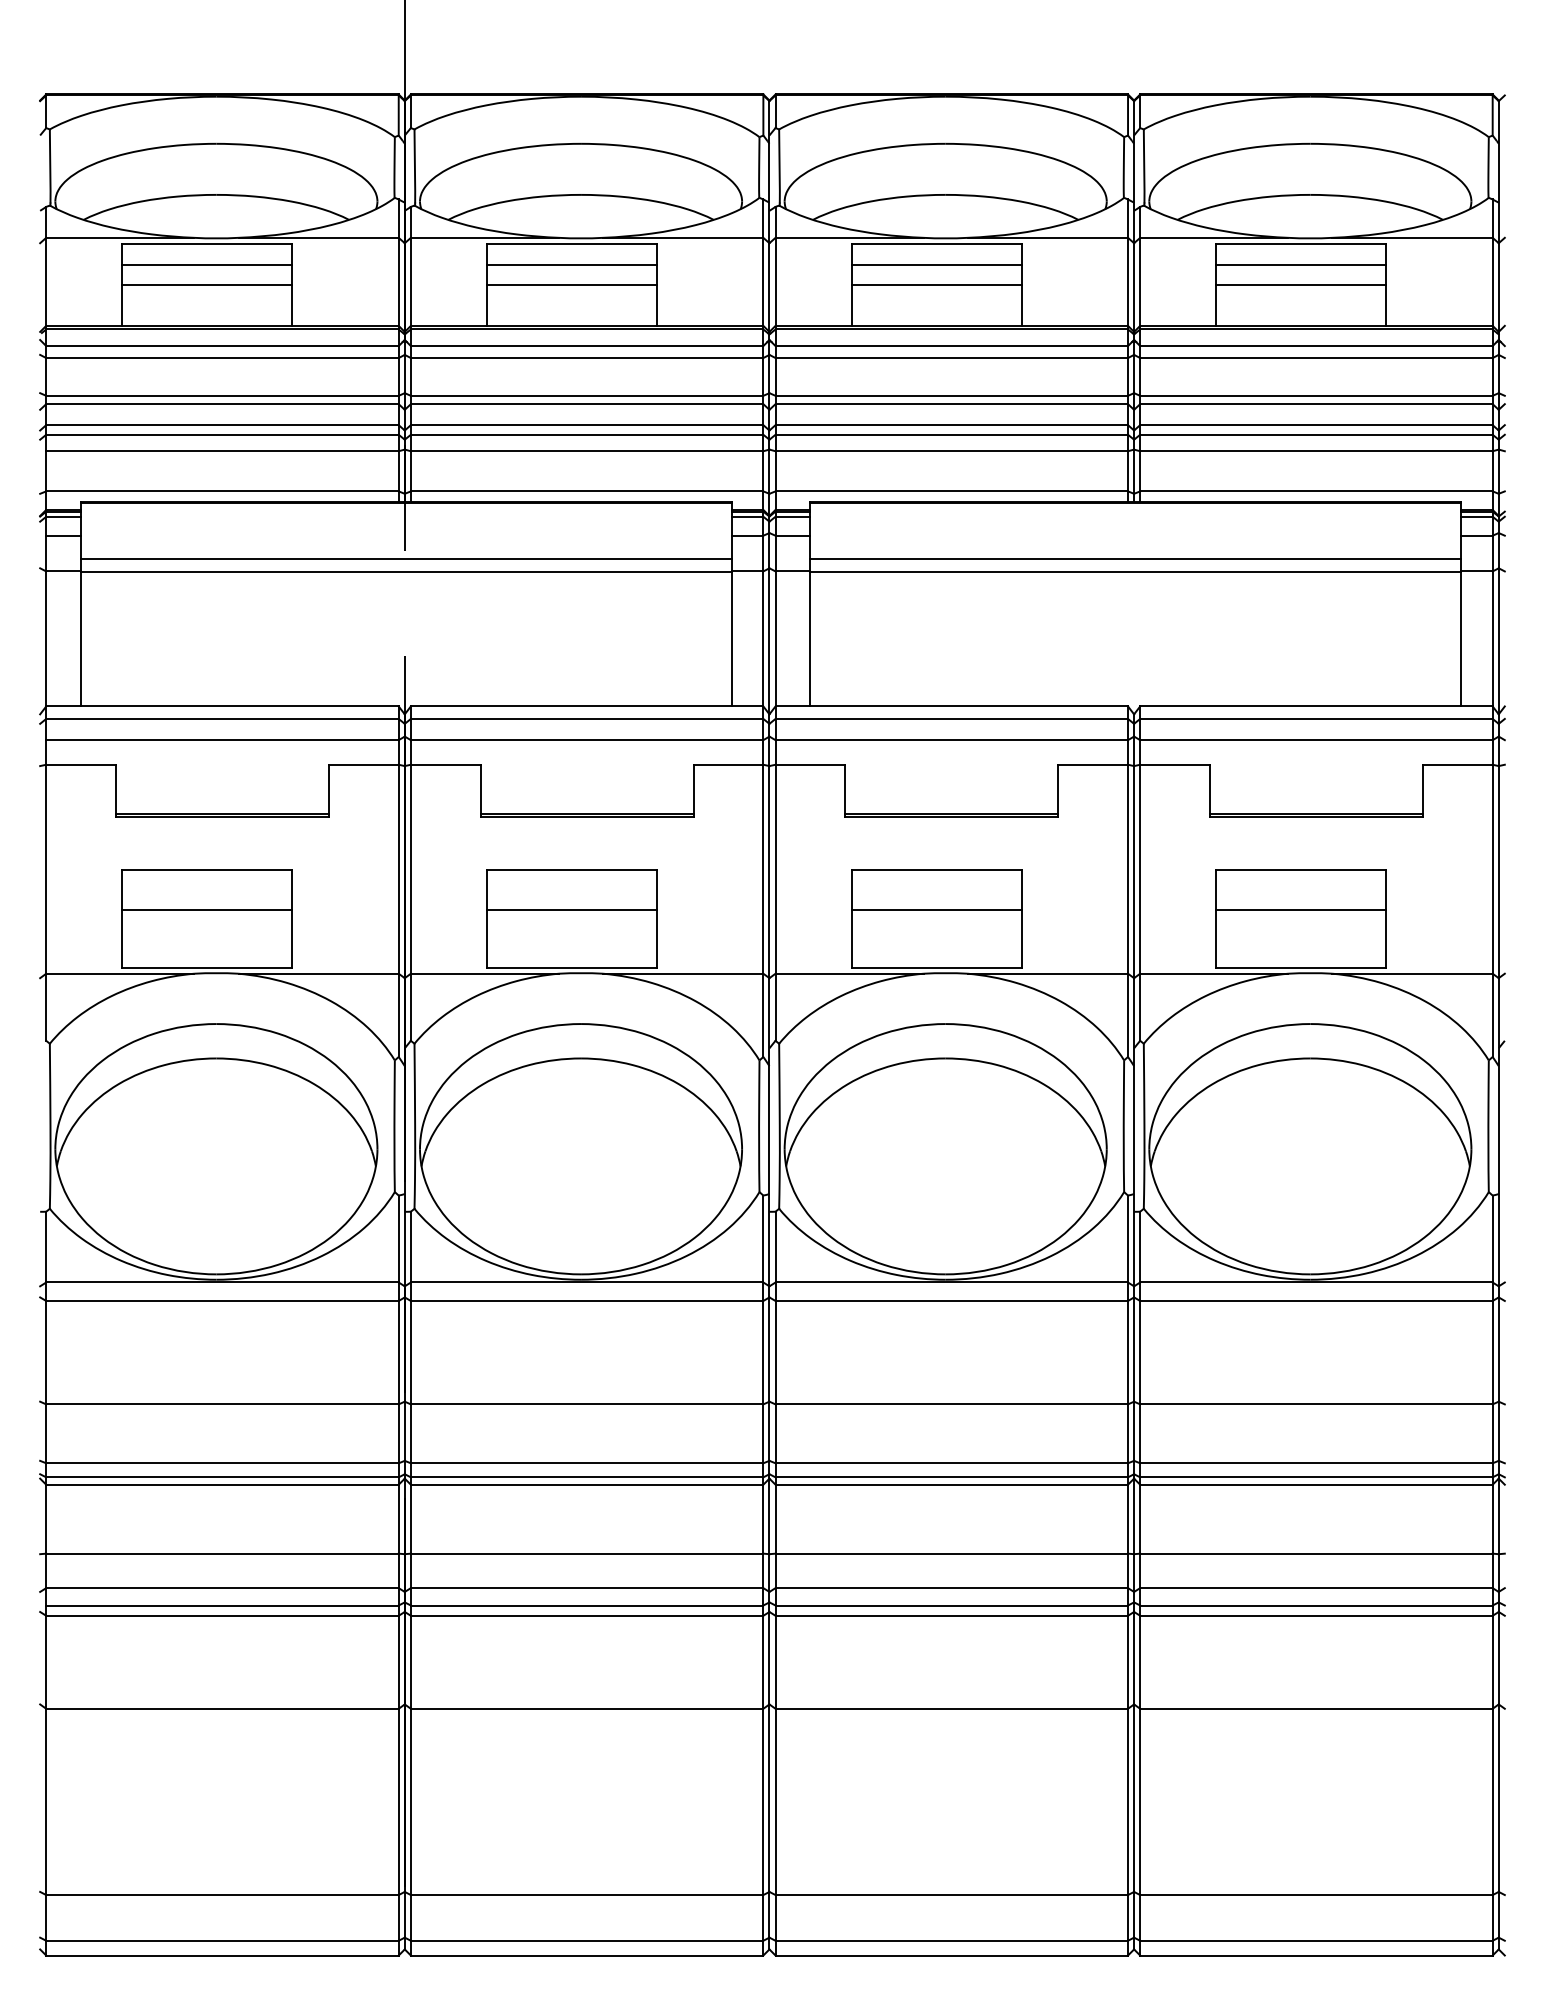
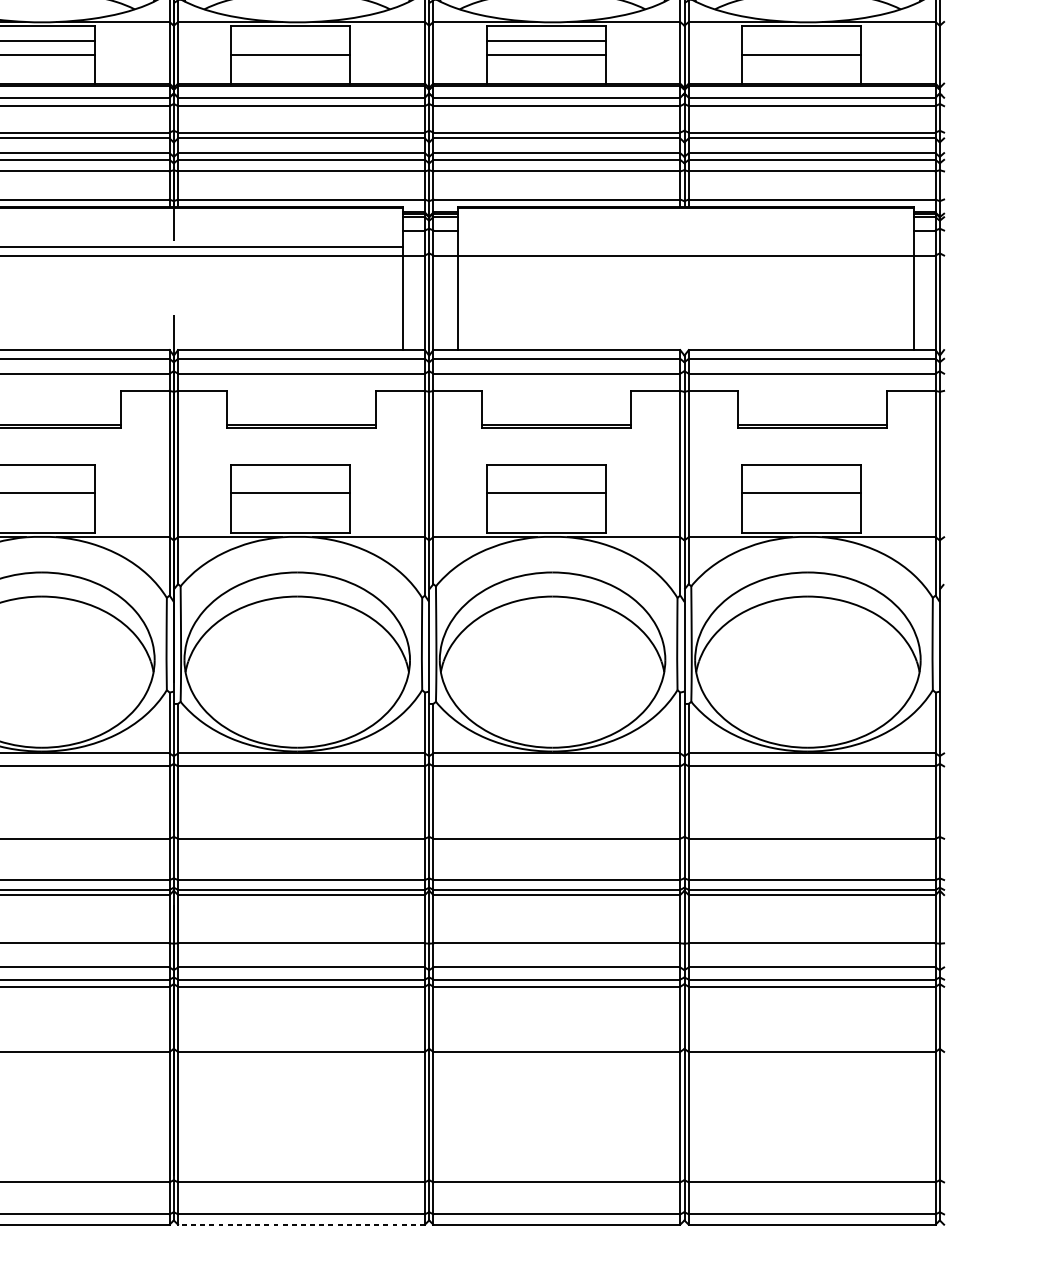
line: (571, 265) -> (290, 41), removed
line: (1301, 265) -> (801, 41), removed
line: (1135, 558) -> (685, 246), removed
line: (586, 1955) -> (301, 1224), solid -> dashed

